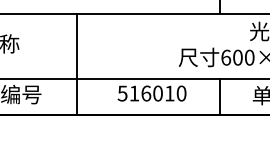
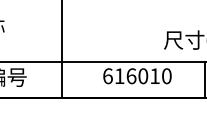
text: (122, 93) -> (107, 76), 516010 -> 616010

